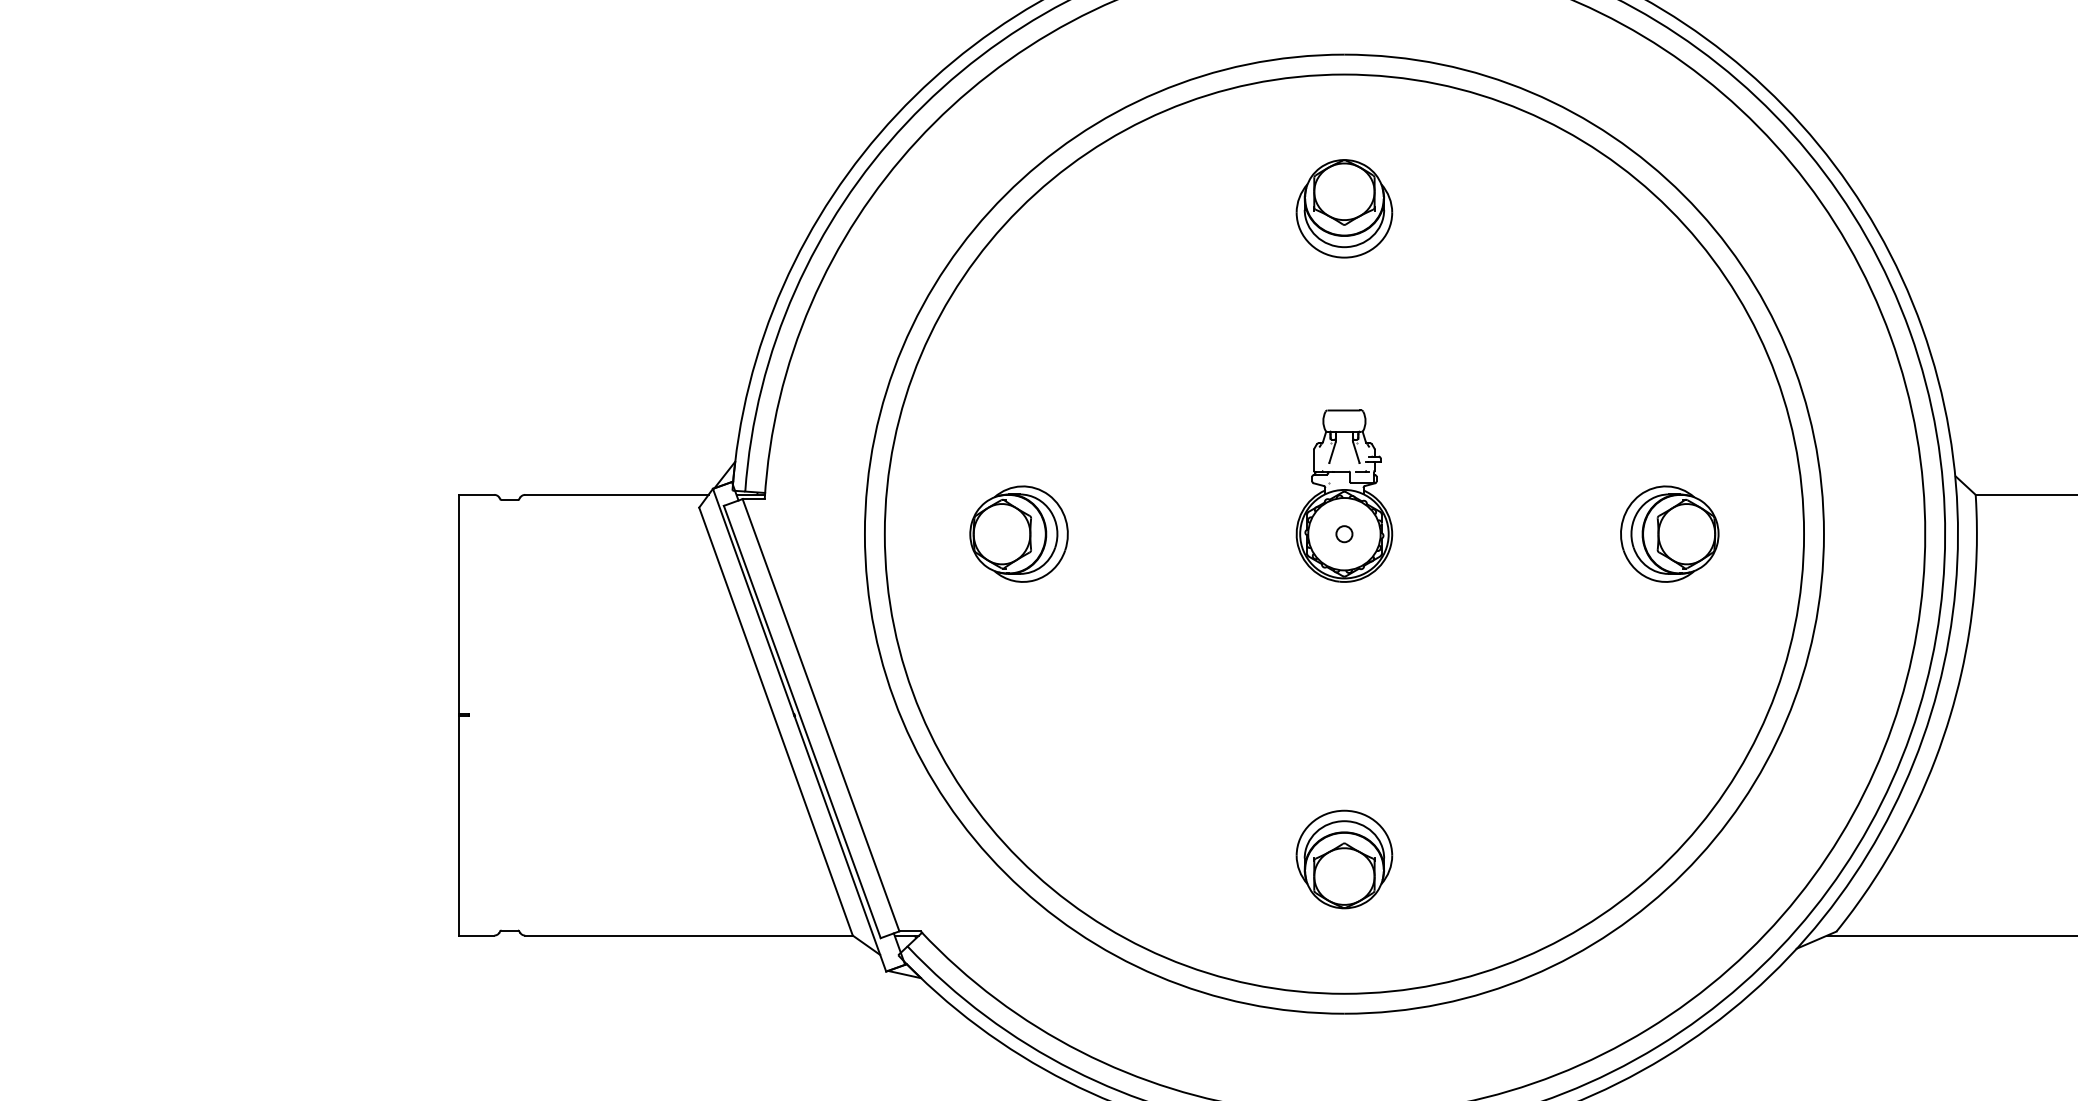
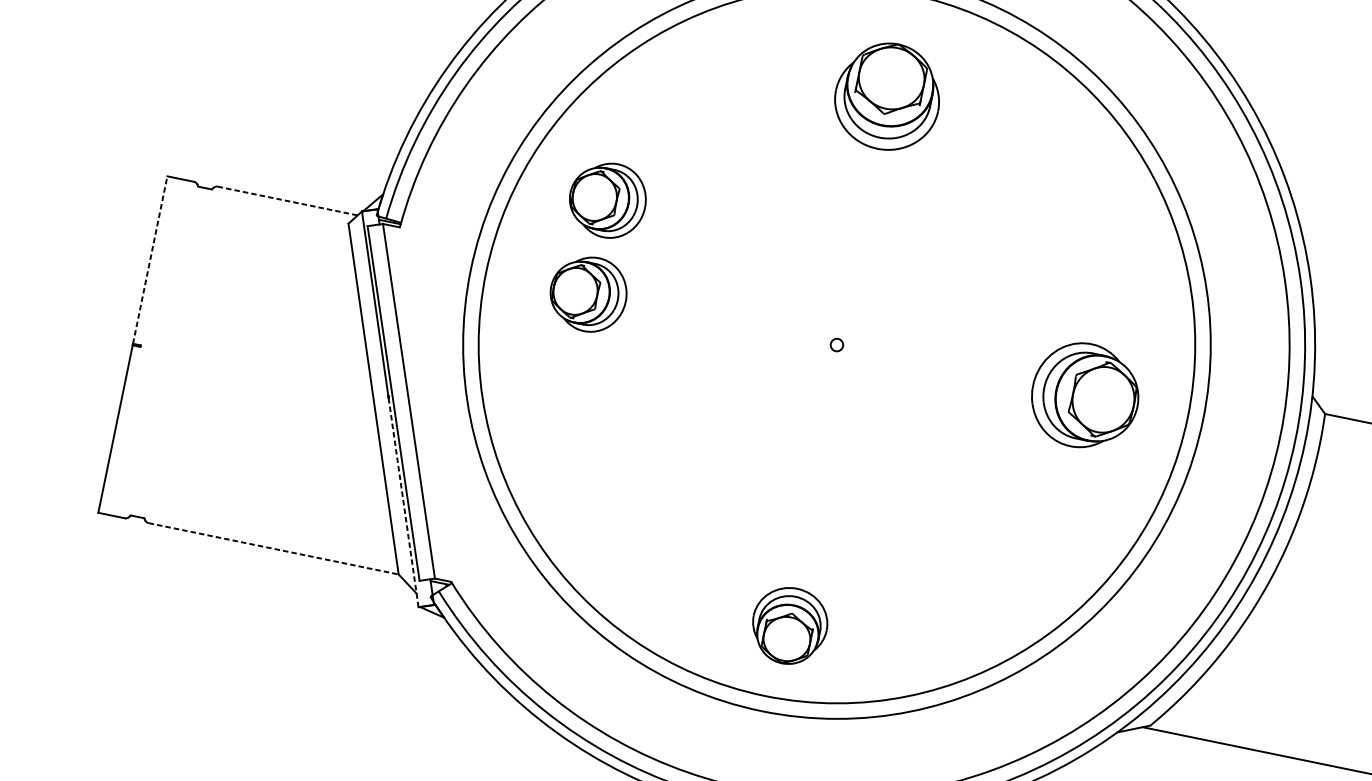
part: (1344, 208) -> (888, 96), size x1.4
part: (1018, 410) -> (607, 199), added
line: (616, 494) -> (287, 200), solid -> dashed
part: (1344, 495) -> (843, 315), removed
part: (1669, 533) -> (1085, 395), size x1.4
line: (459, 604) -> (150, 260), solid -> dashed
line: (840, 843) -> (403, 502), solid -> dashed
part: (1344, 859) -> (789, 626), moved
line: (689, 935) -> (274, 548), solid -> dashed

